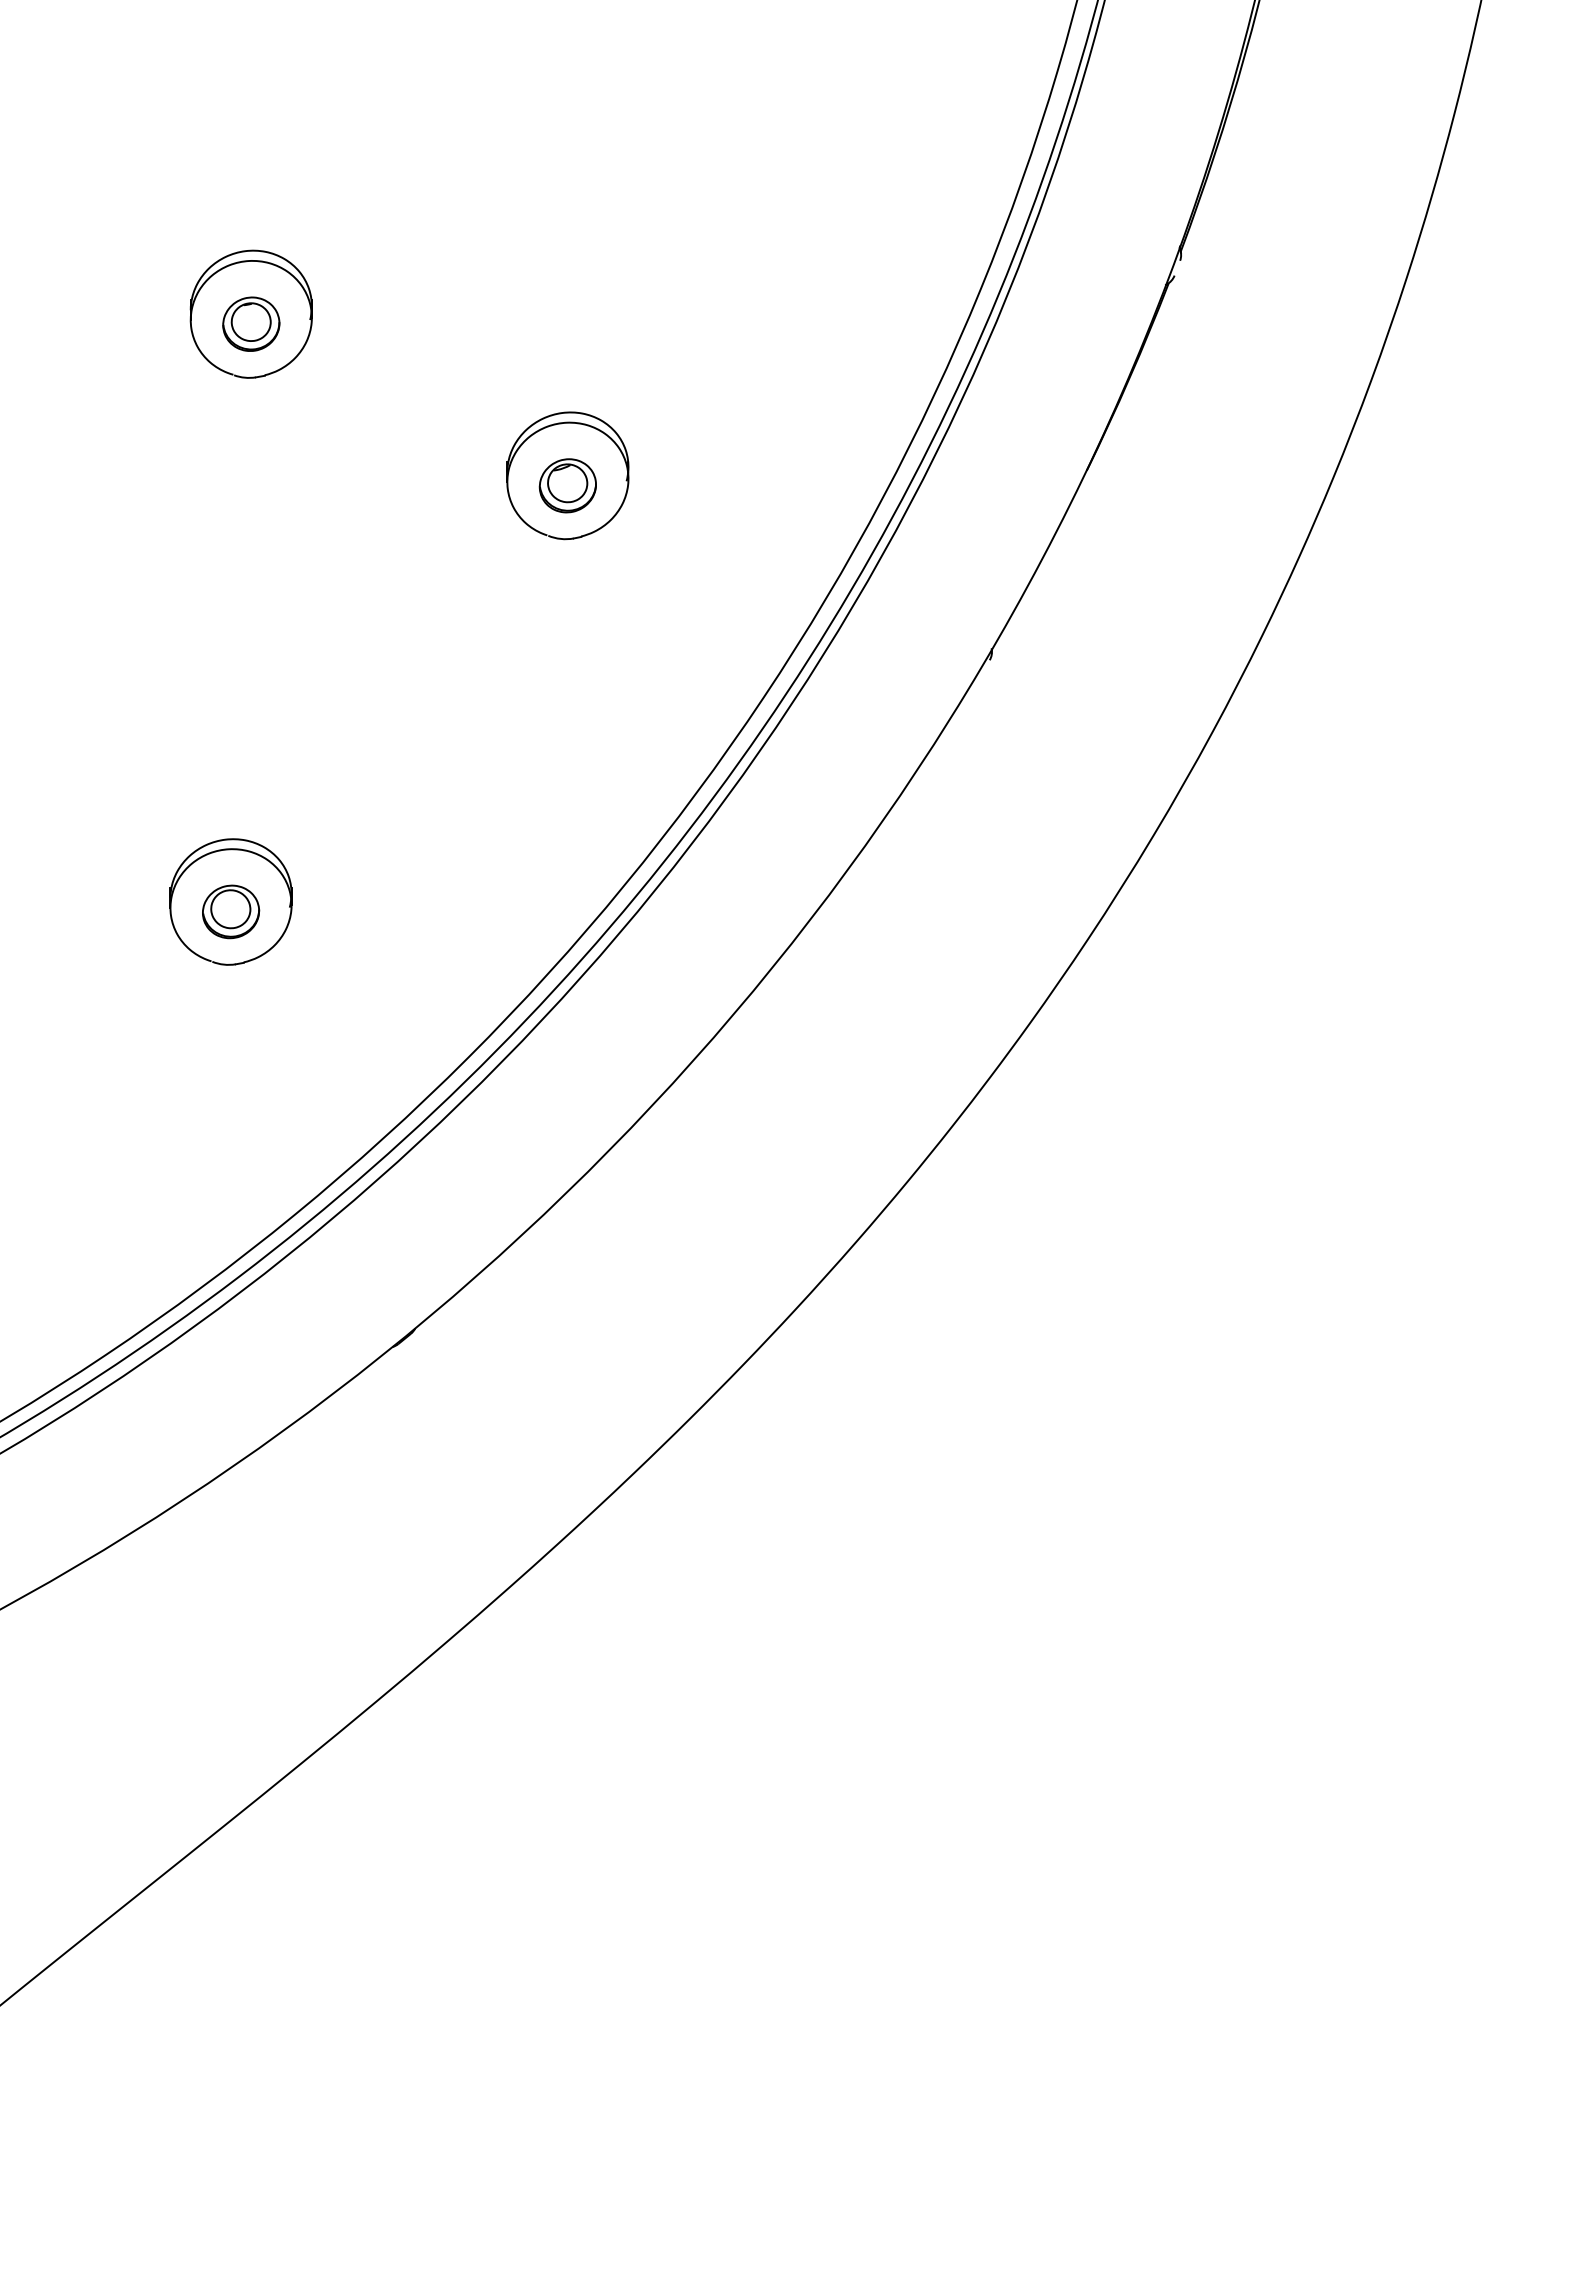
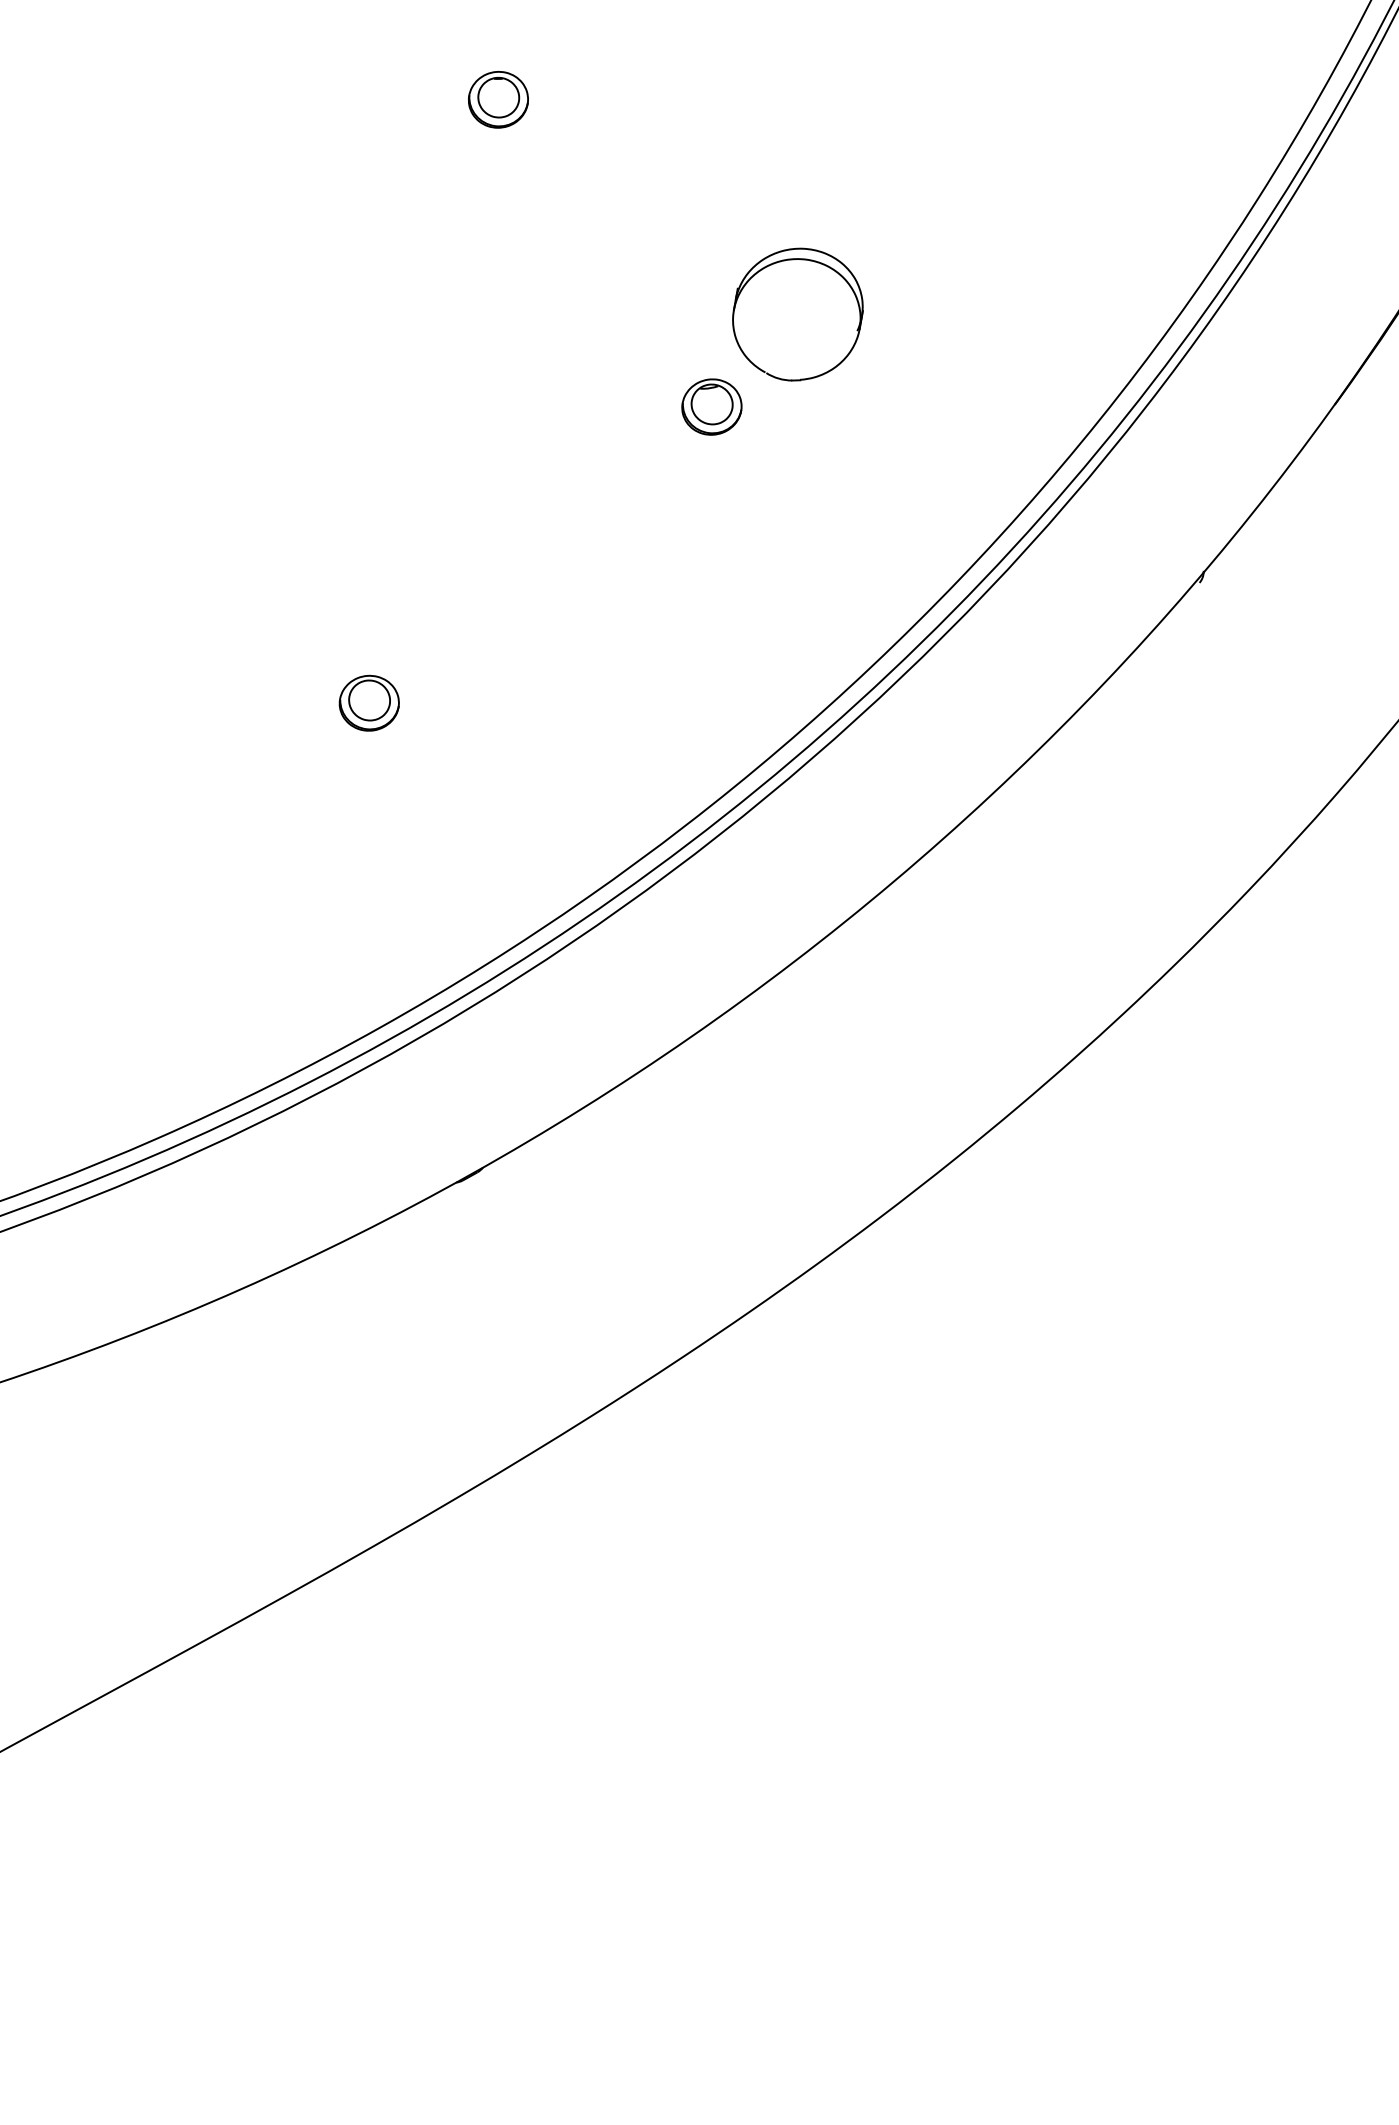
part: (250, 313) -> (499, 88), removed
part: (567, 485) -> (711, 406), moved
part: (230, 901) -> (370, 692), removed

